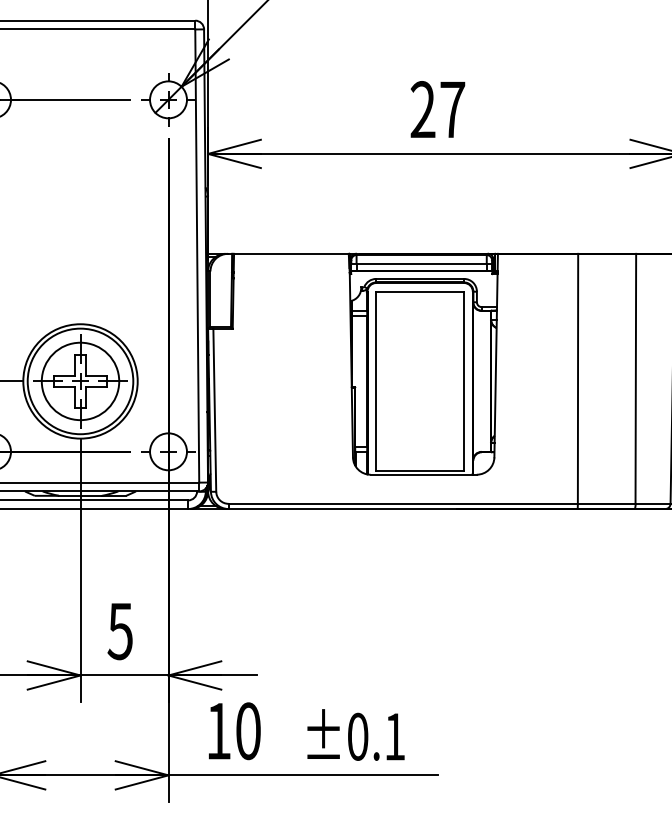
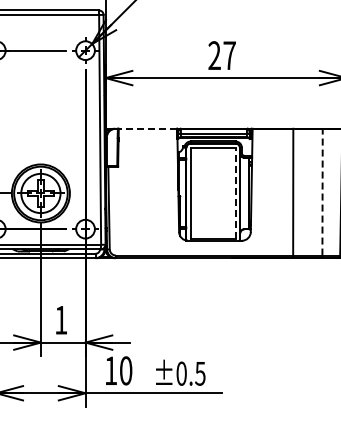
line: (290, 253) -> (147, 128), solid -> dashed
line: (635, 377) -> (322, 191), solid -> dashed
line: (464, 381) -> (235, 193), solid -> dashed
text: (119, 631) -> (60, 320), 5 -> 1
text: (395, 736) -> (200, 373), ±0.1 -> ±0.5

